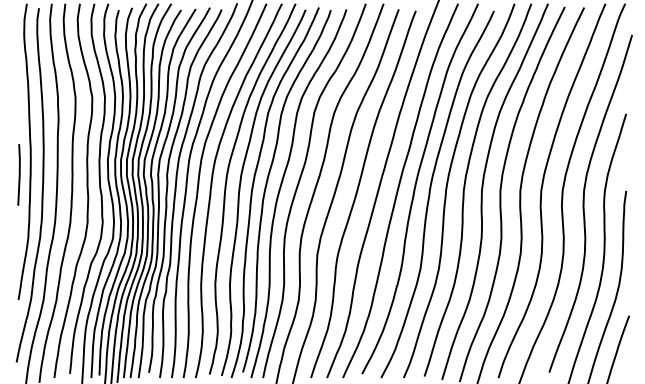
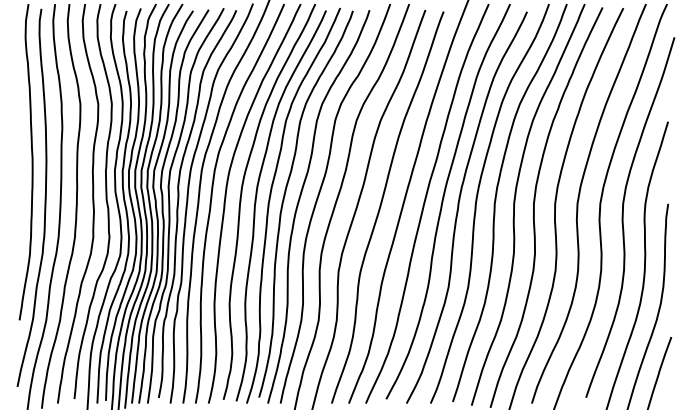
line: (19, 174) -> (20, 186), removed

